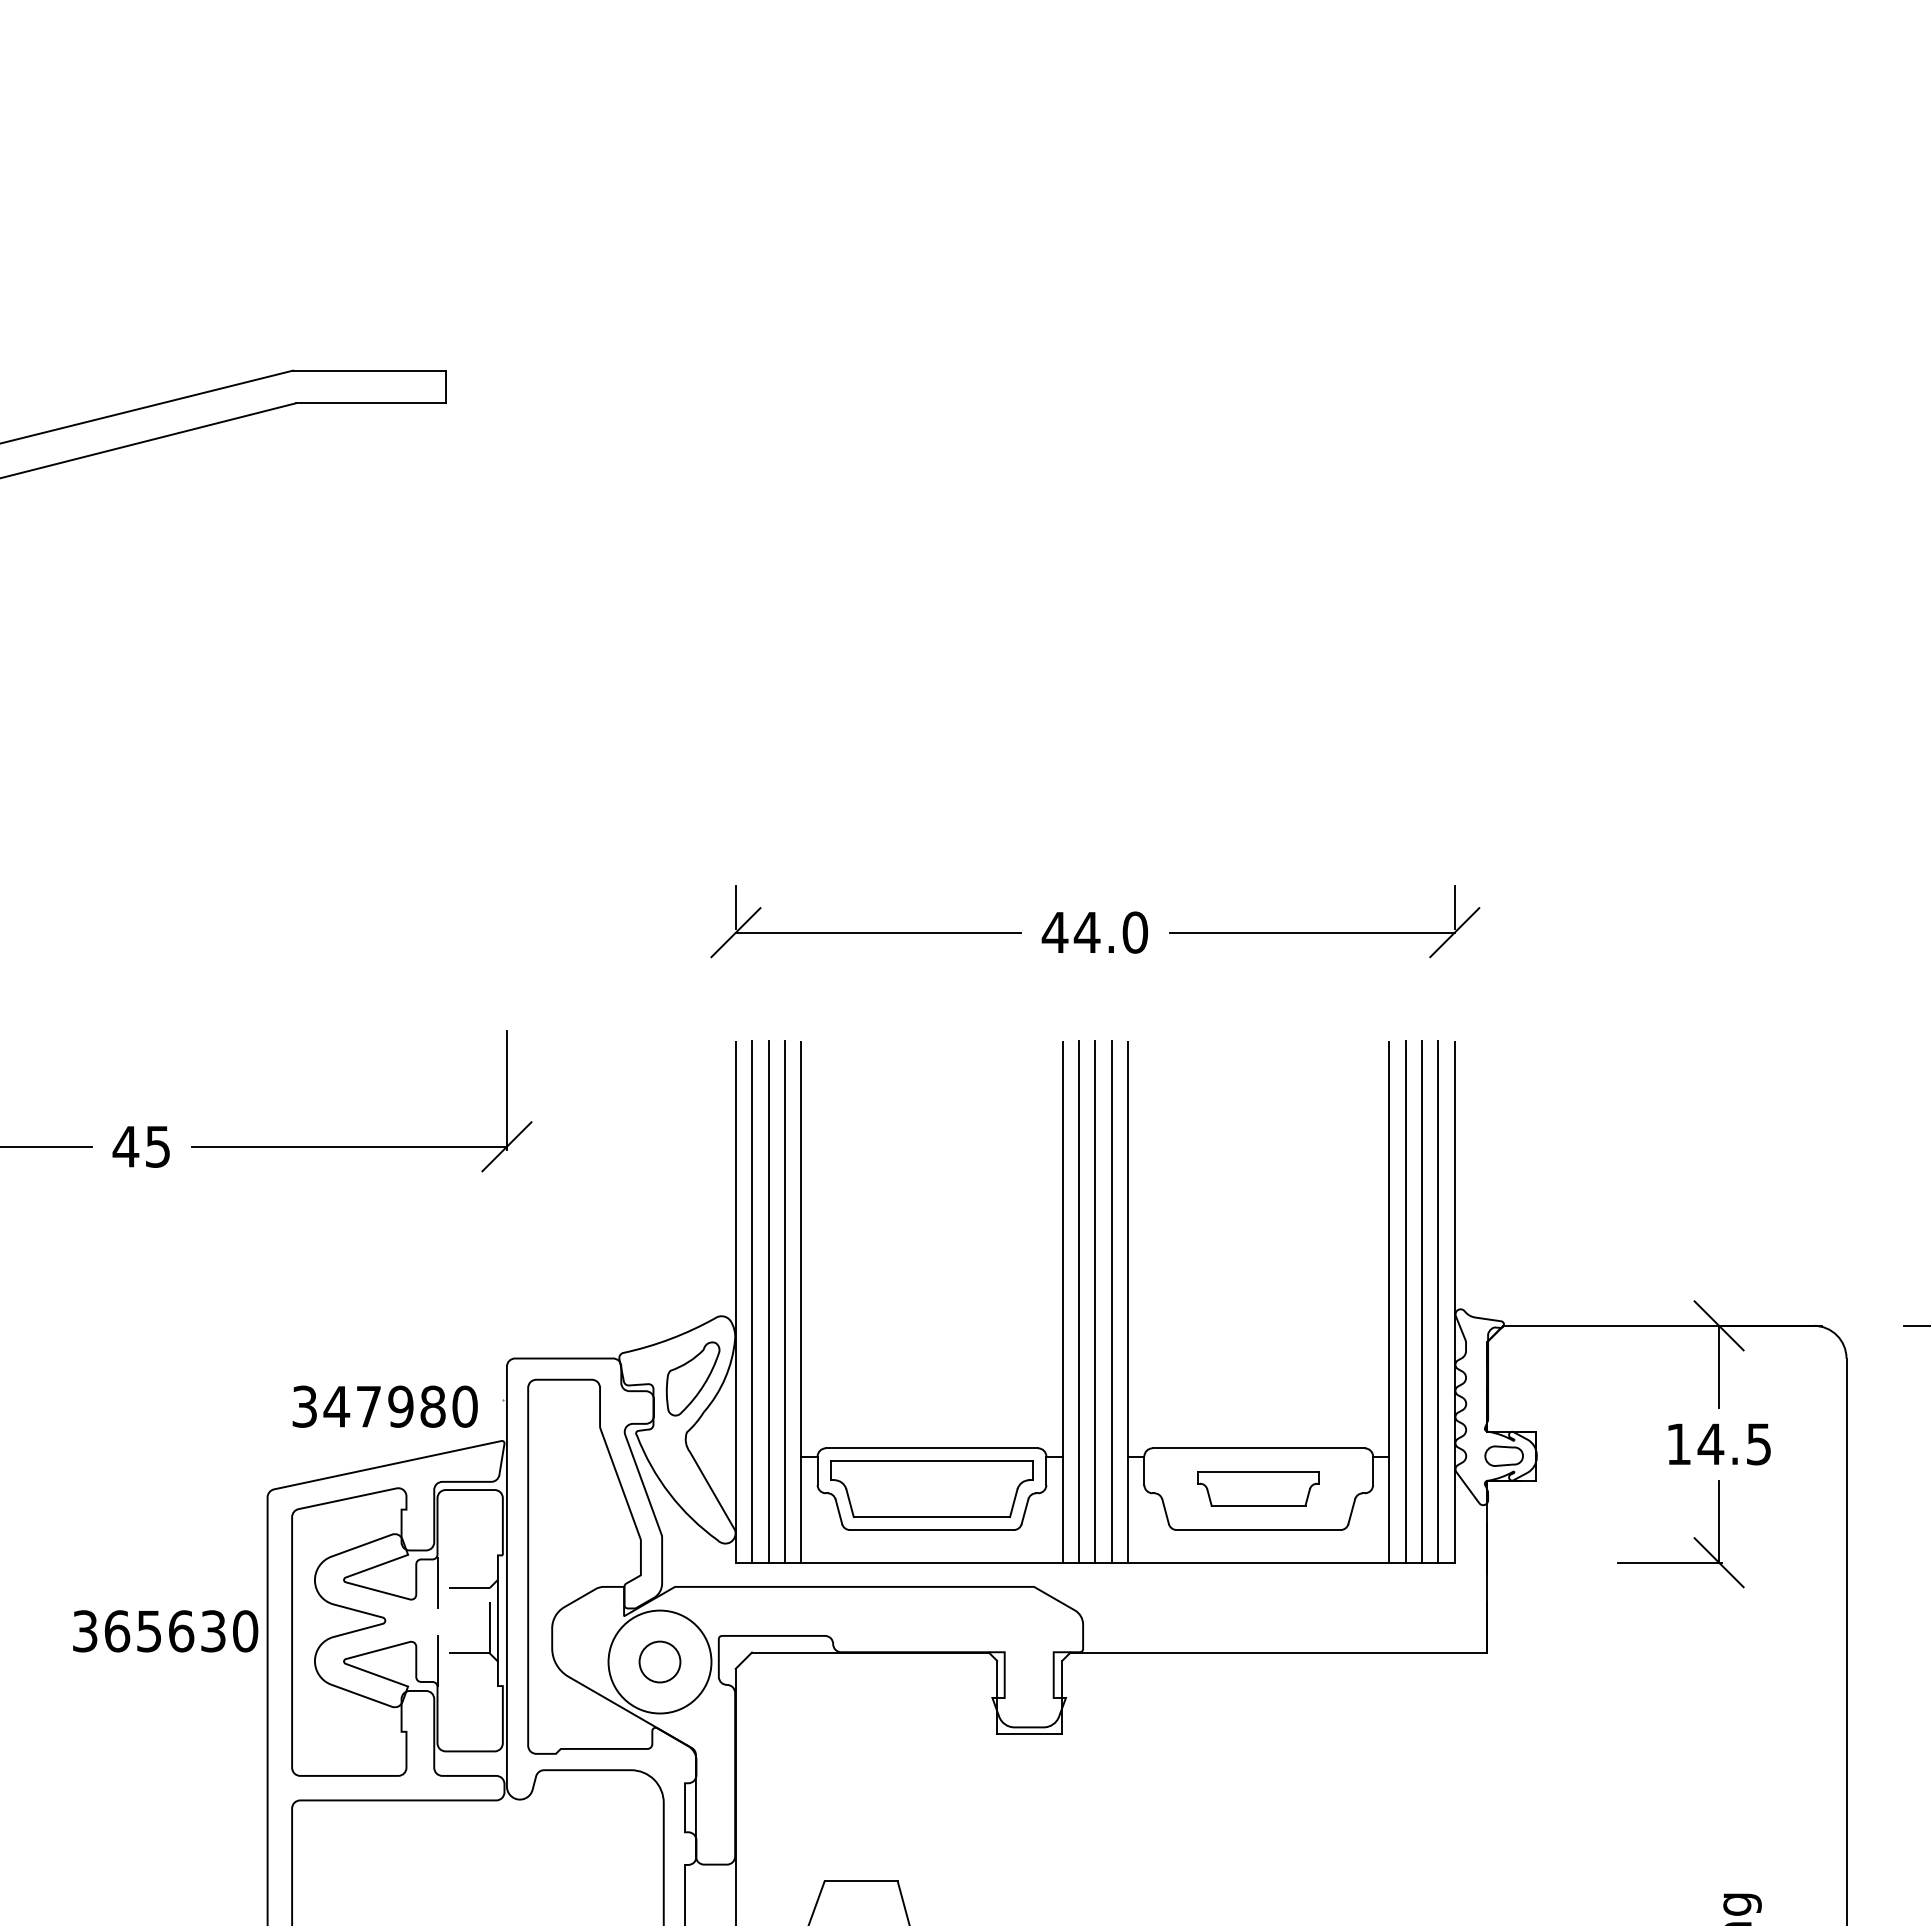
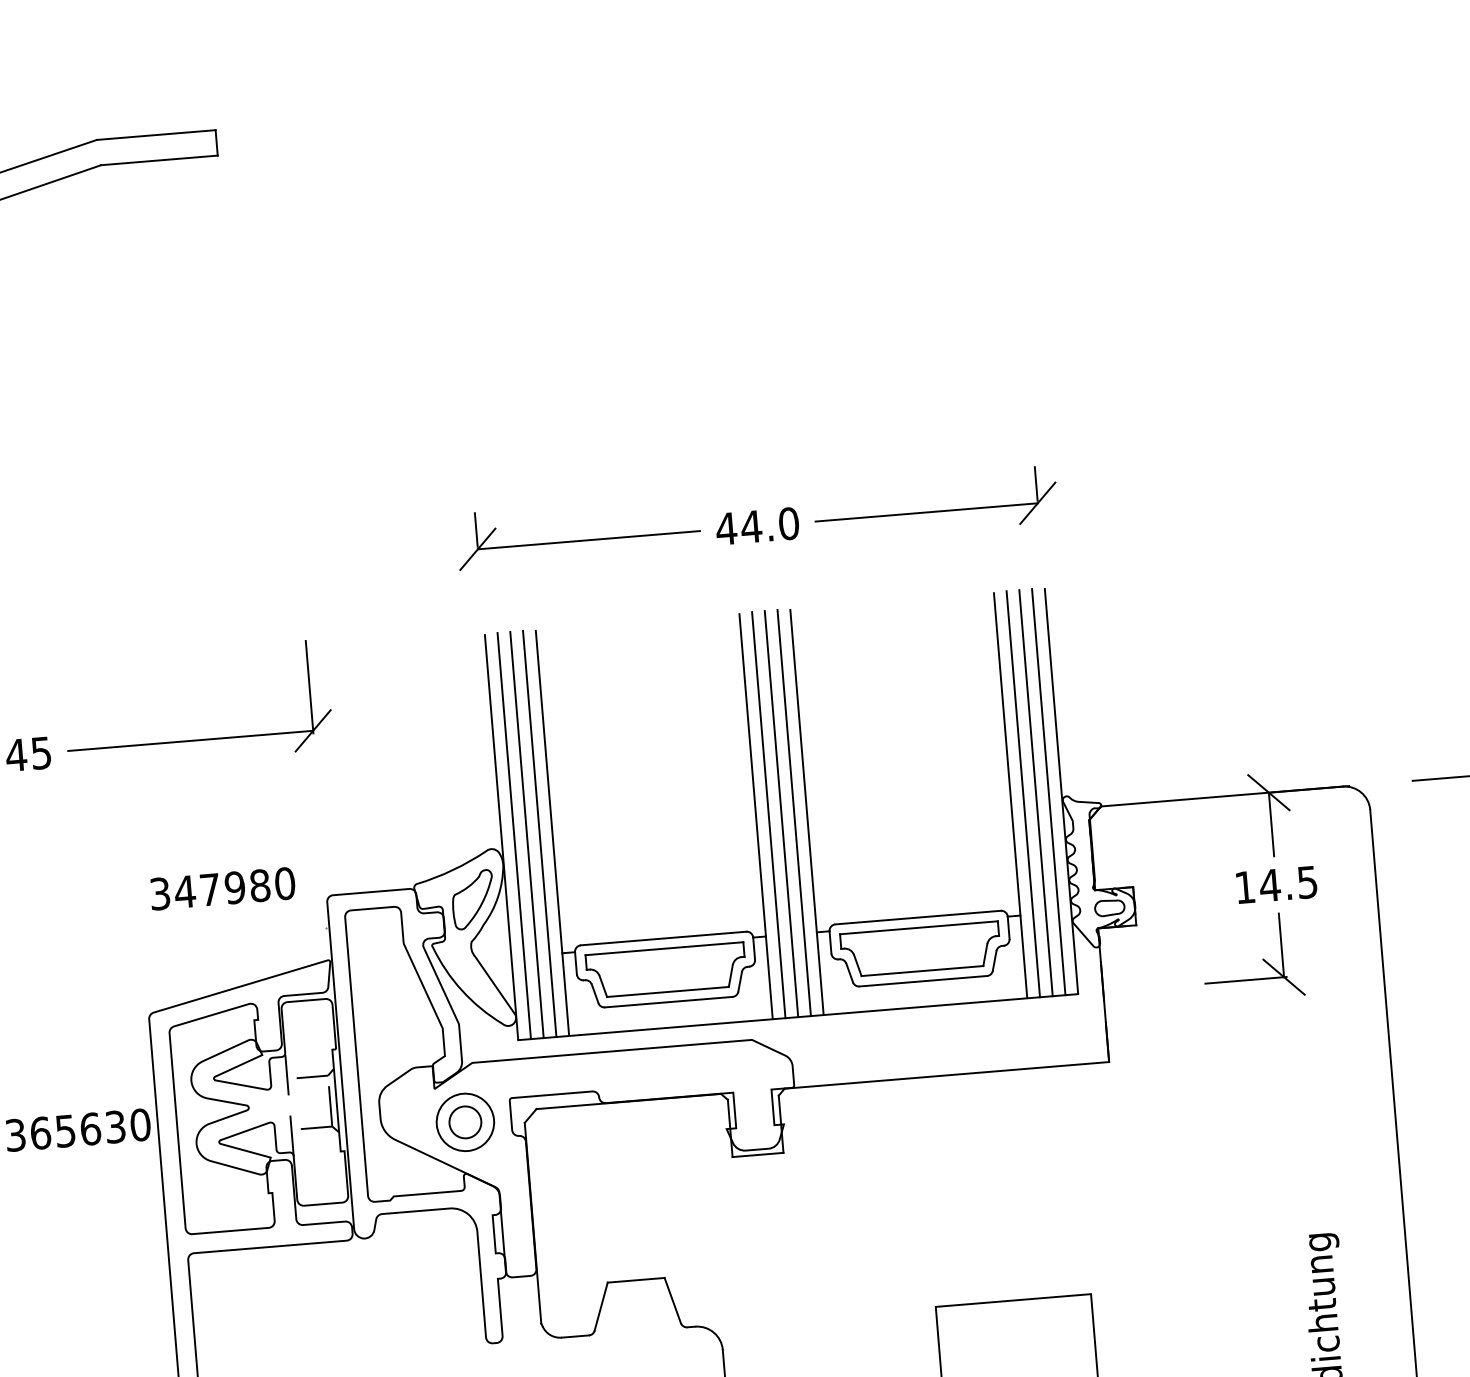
text: (384, 1406) -> (222, 888), moved
part: (1258, 1488) -> (920, 948), size x1.67
circle: (659, 1661) -> (464, 1122), size x0.71

